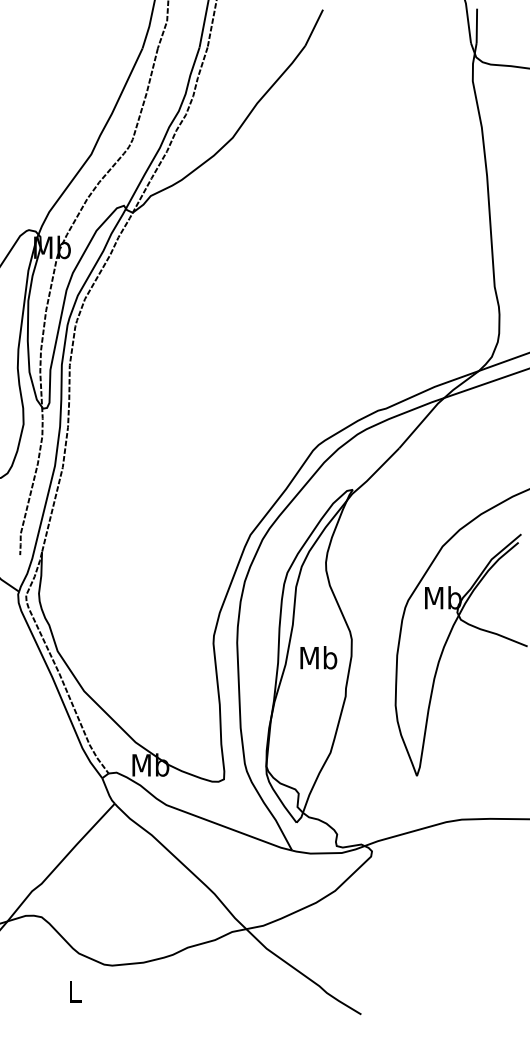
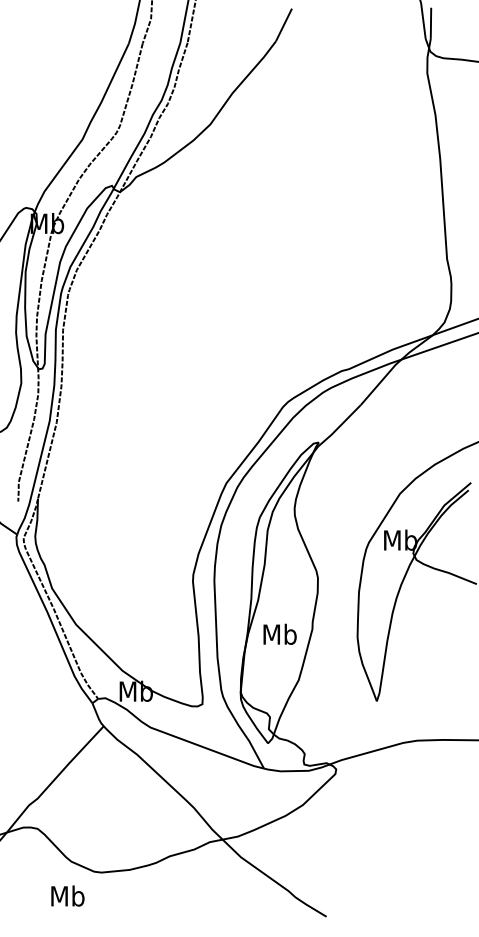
text: (318, 656) -> (279, 633), moved
text: (74, 990) -> (67, 895), L -> Mb

